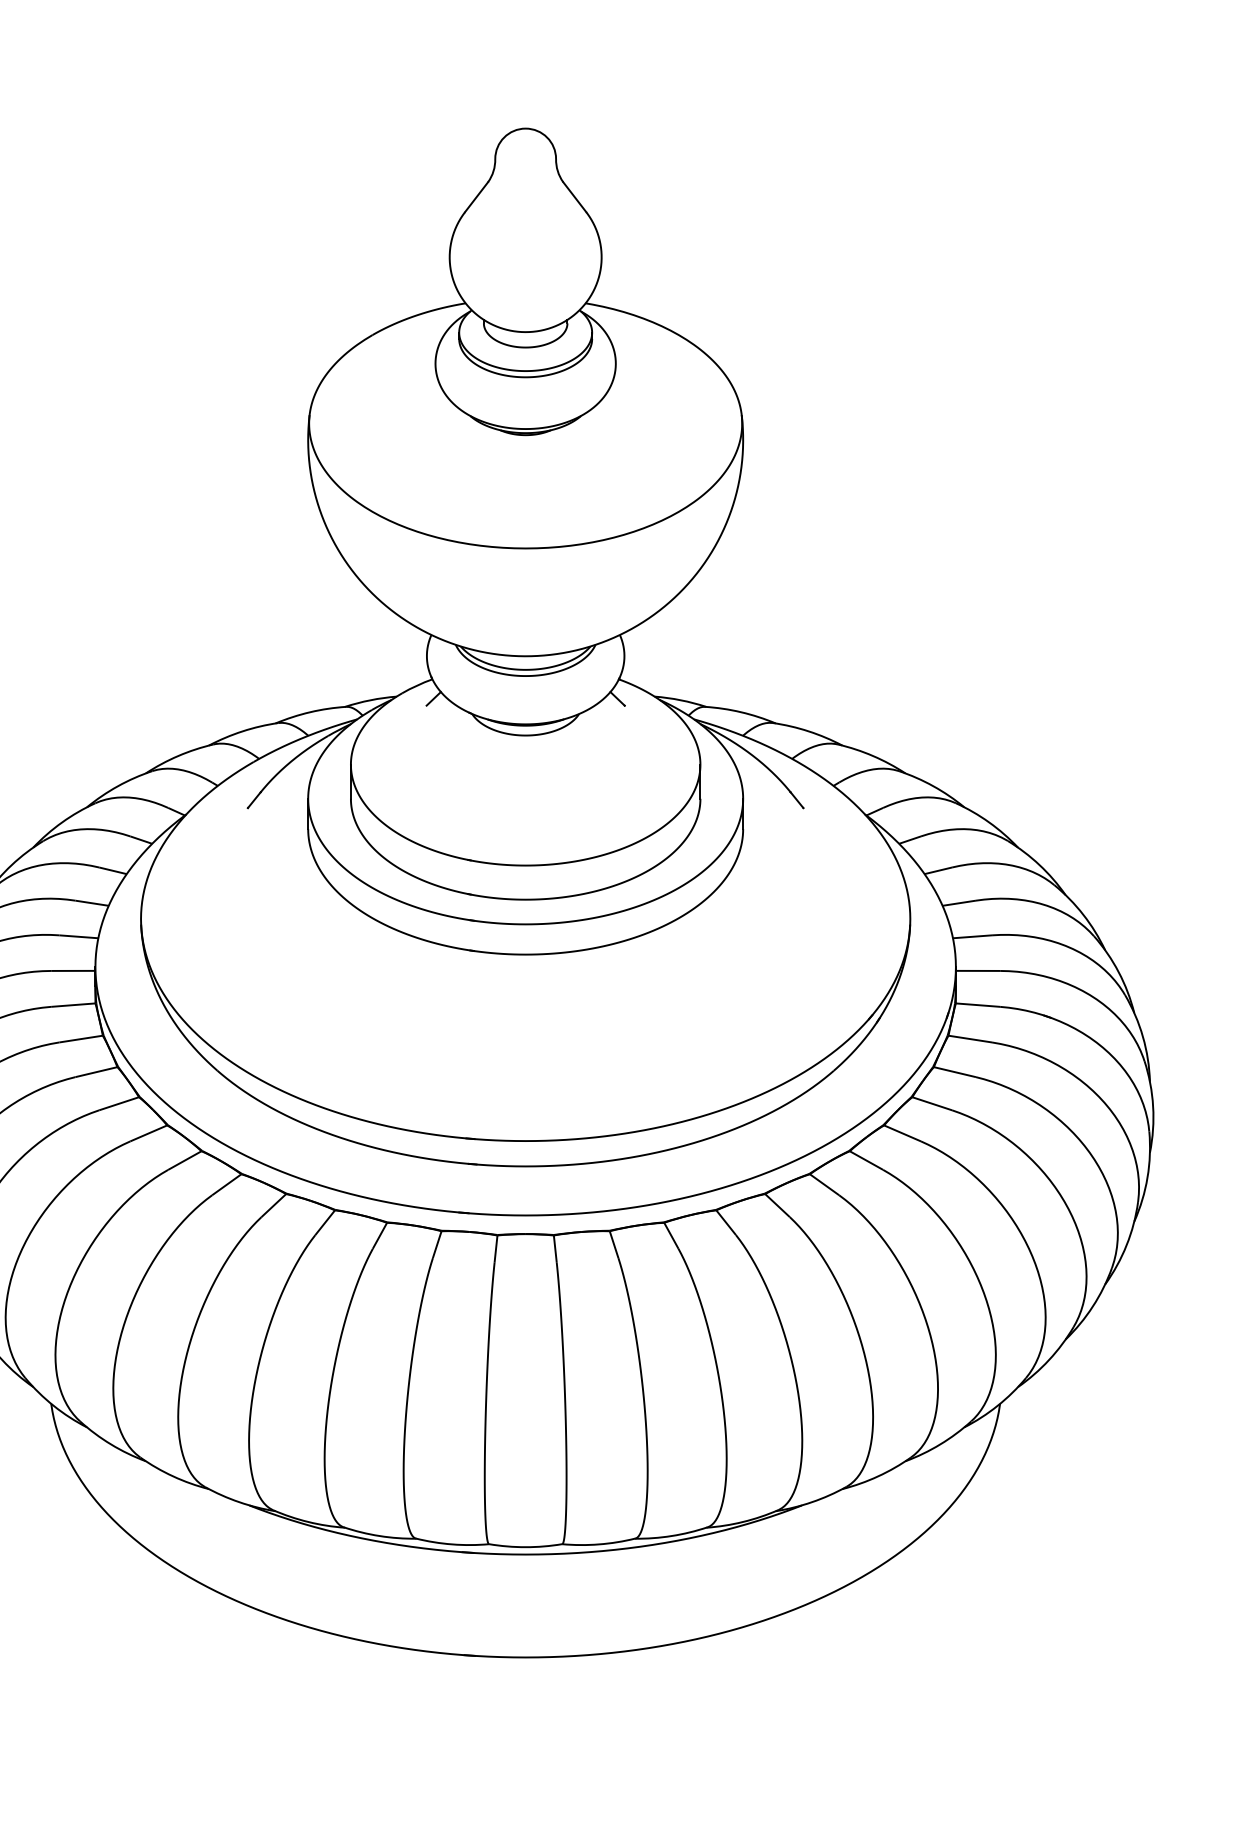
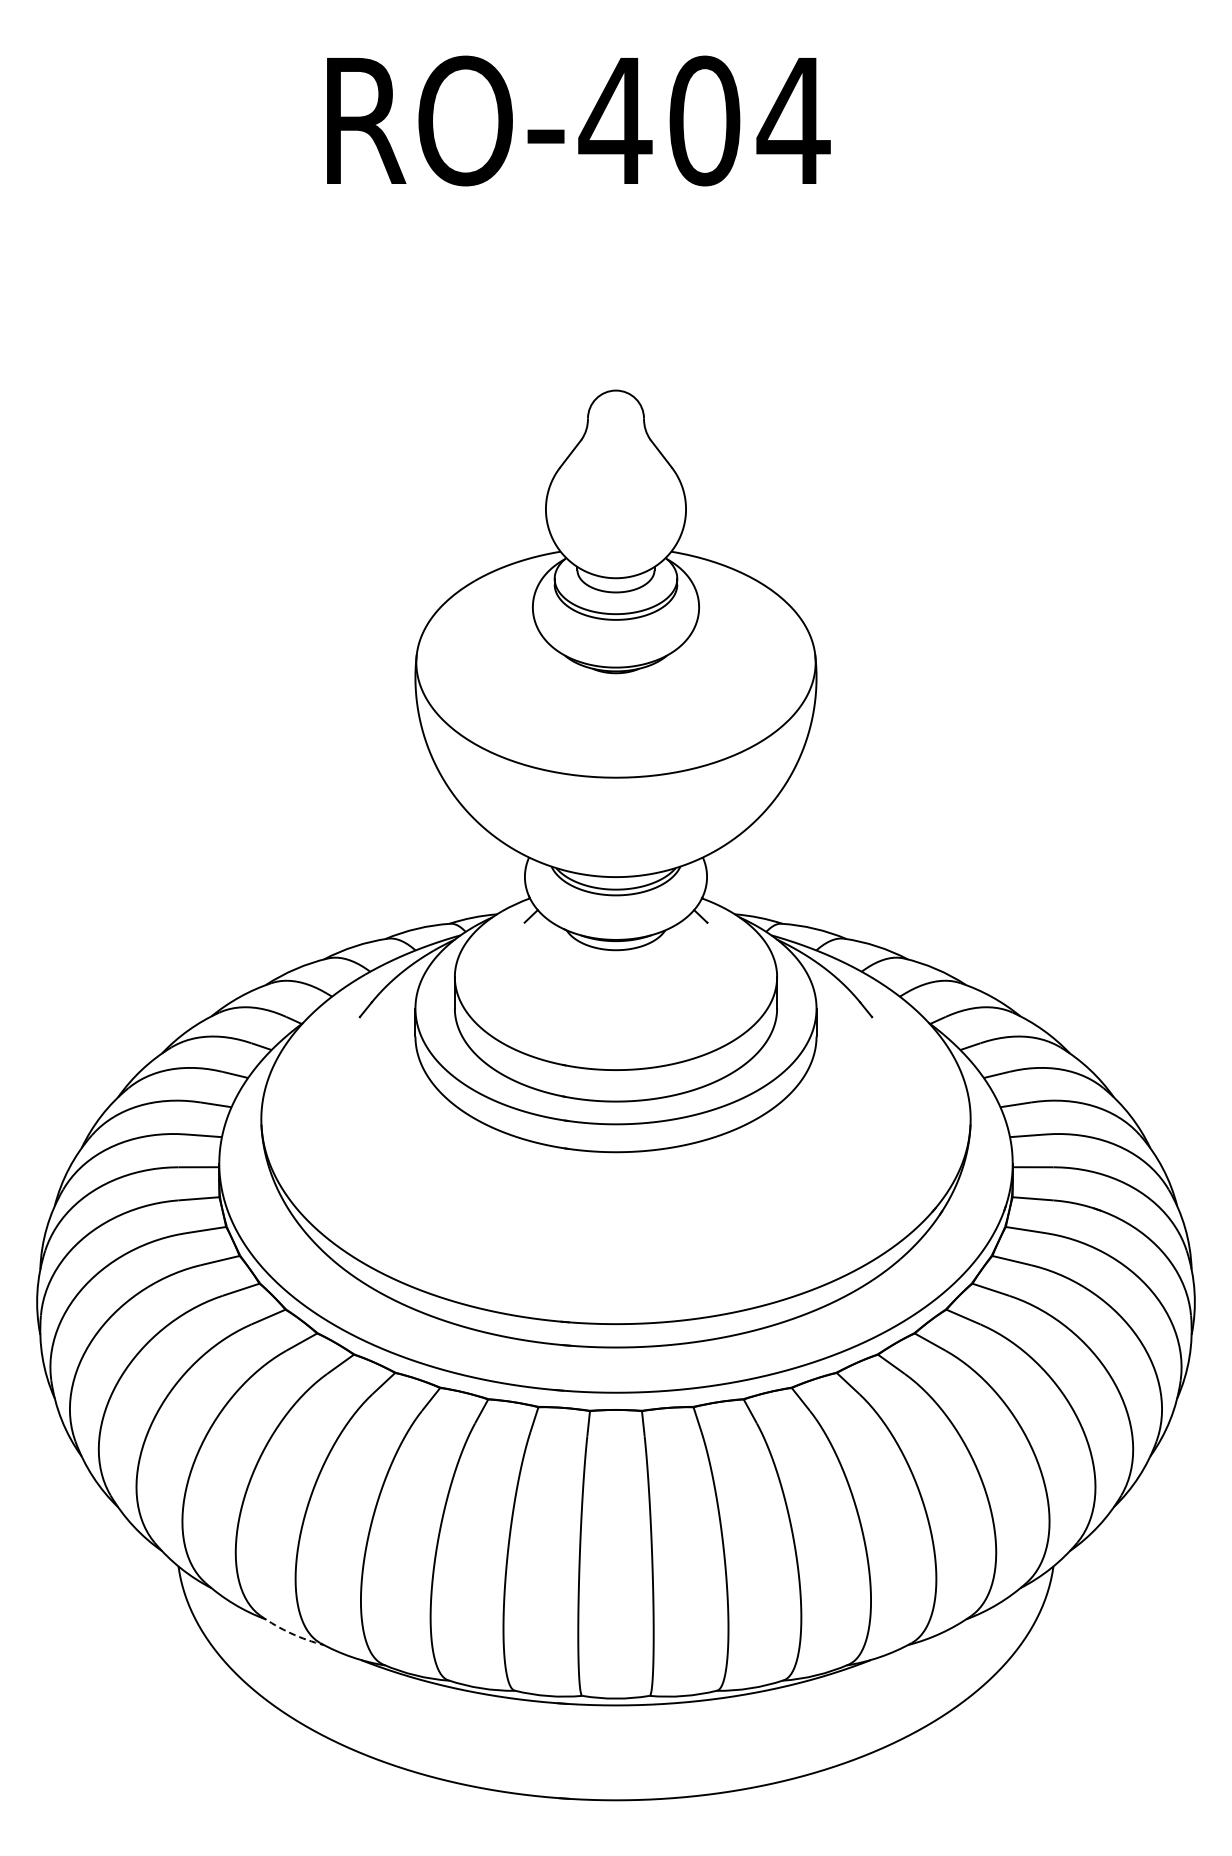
arc: (173, 1476) -> (291, 1633), solid -> dashed

